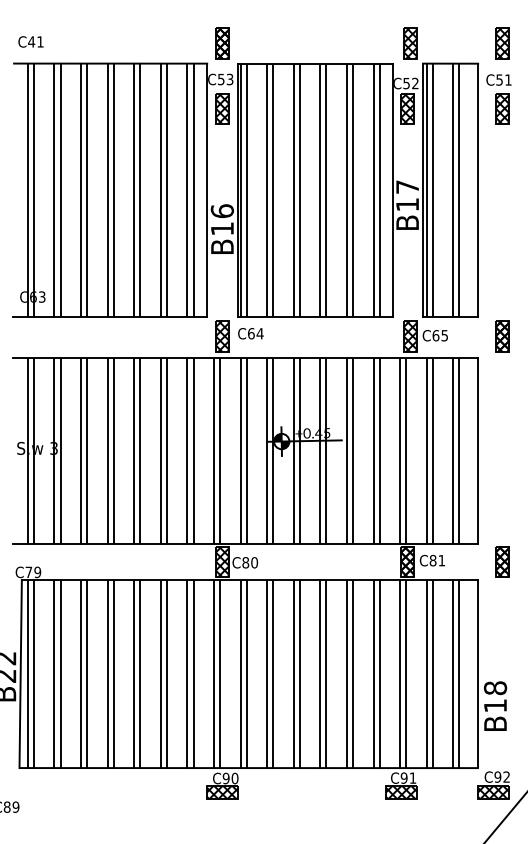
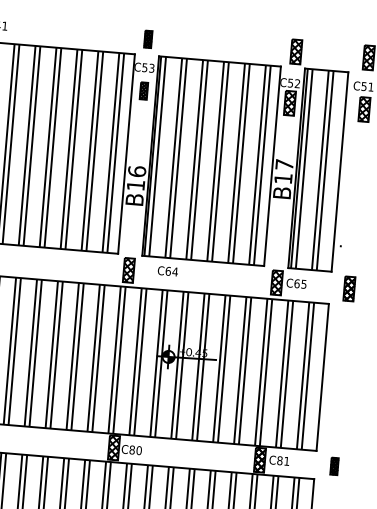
part: (222, 43) -> (148, 39), size x0.7
part: (222, 108) -> (143, 90), size x0.7
text: (250, 333) -> (167, 271), moved
part: (502, 561) -> (334, 466), size x0.7

